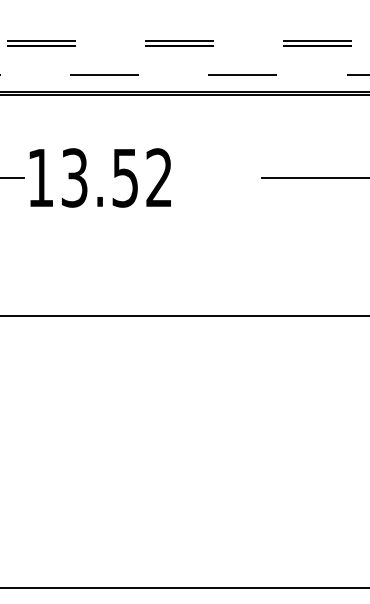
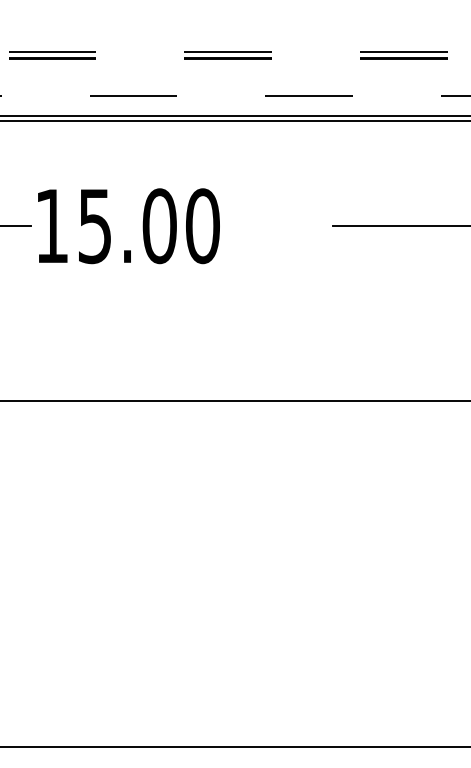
text: (117, 177) -> (149, 225), 13.52 -> 15.00

